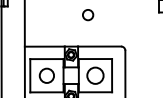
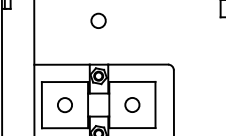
circle: (88, 15) -> (99, 21), moved
circle: (46, 75) -> (64, 104), size x0.71
circle: (95, 75) -> (132, 104), size x0.62

